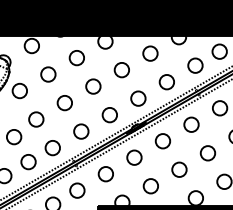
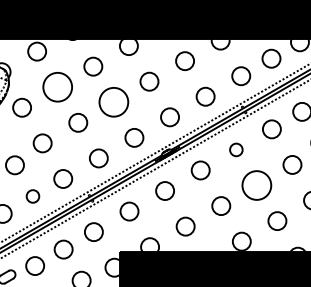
circle: (48, 74) -> (57, 87), size x1.6
circle: (93, 86) -> (113, 102), size x1.6
circle: (191, 124) -> (236, 149), size x0.7
circle: (207, 153) -> (256, 185), size x1.6
circle: (28, 162) -> (32, 196), size x0.7

